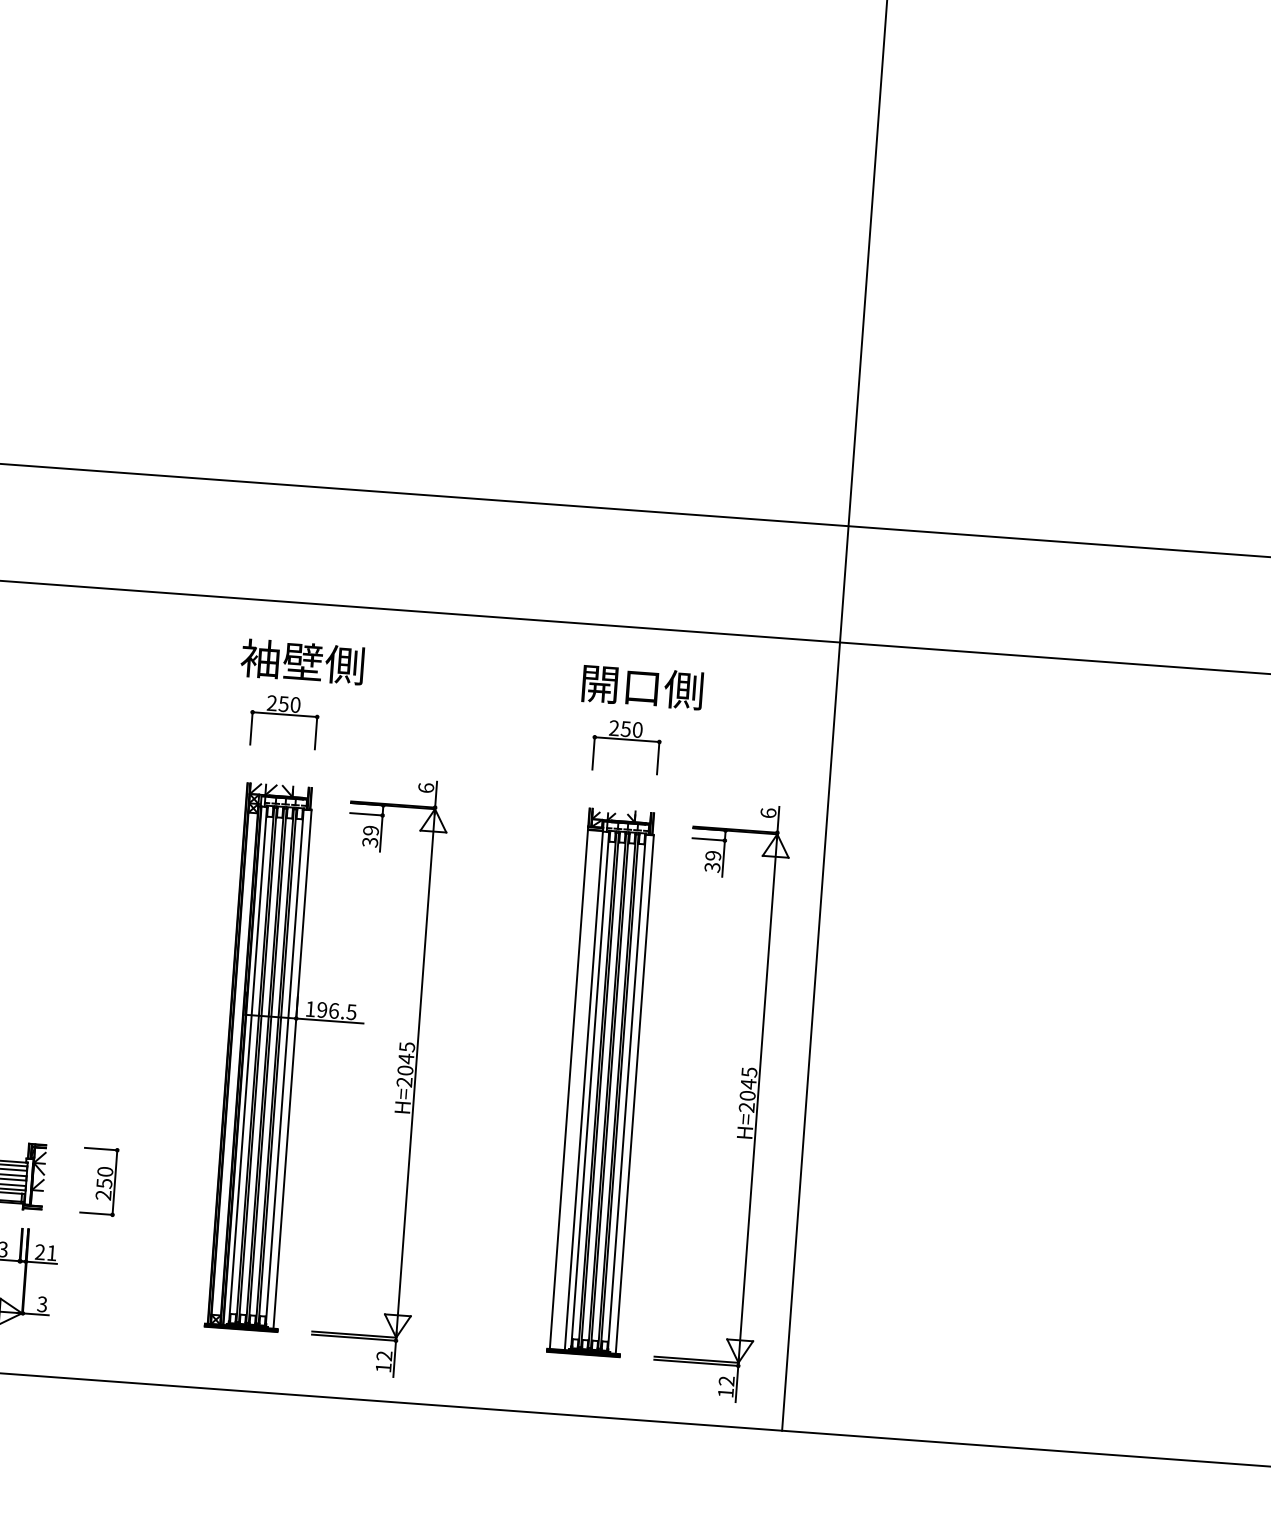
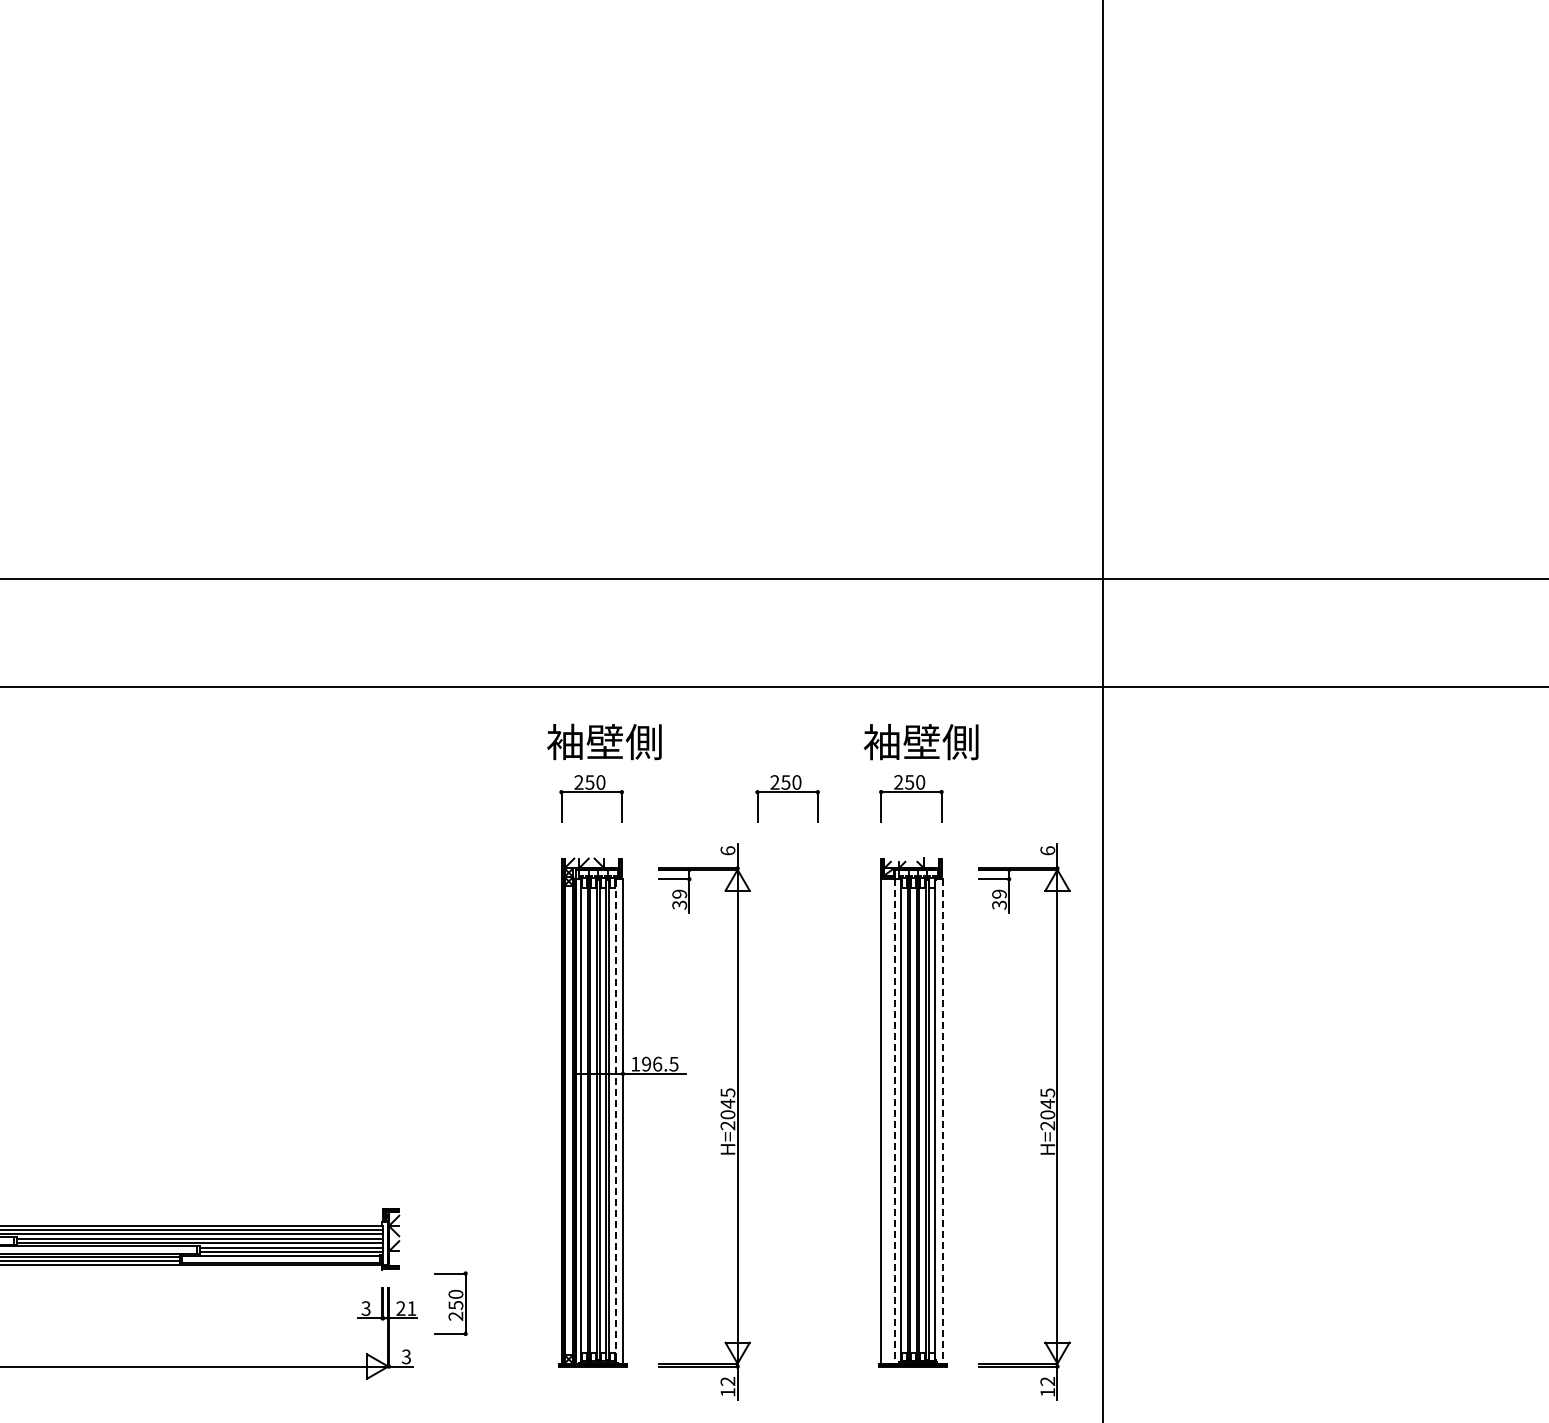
text: (620, 684) -> (901, 741), 開口側 -> 袖壁側
part: (494, 736) -> (787, 798), added
line: (284, 1067) -> (615, 1120), solid -> dashed
line: (584, 1090) -> (895, 1121), solid -> dashed
line: (634, 1094) -> (942, 1121), solid -> dashed
part: (98, 1181) -> (450, 1303), moved

